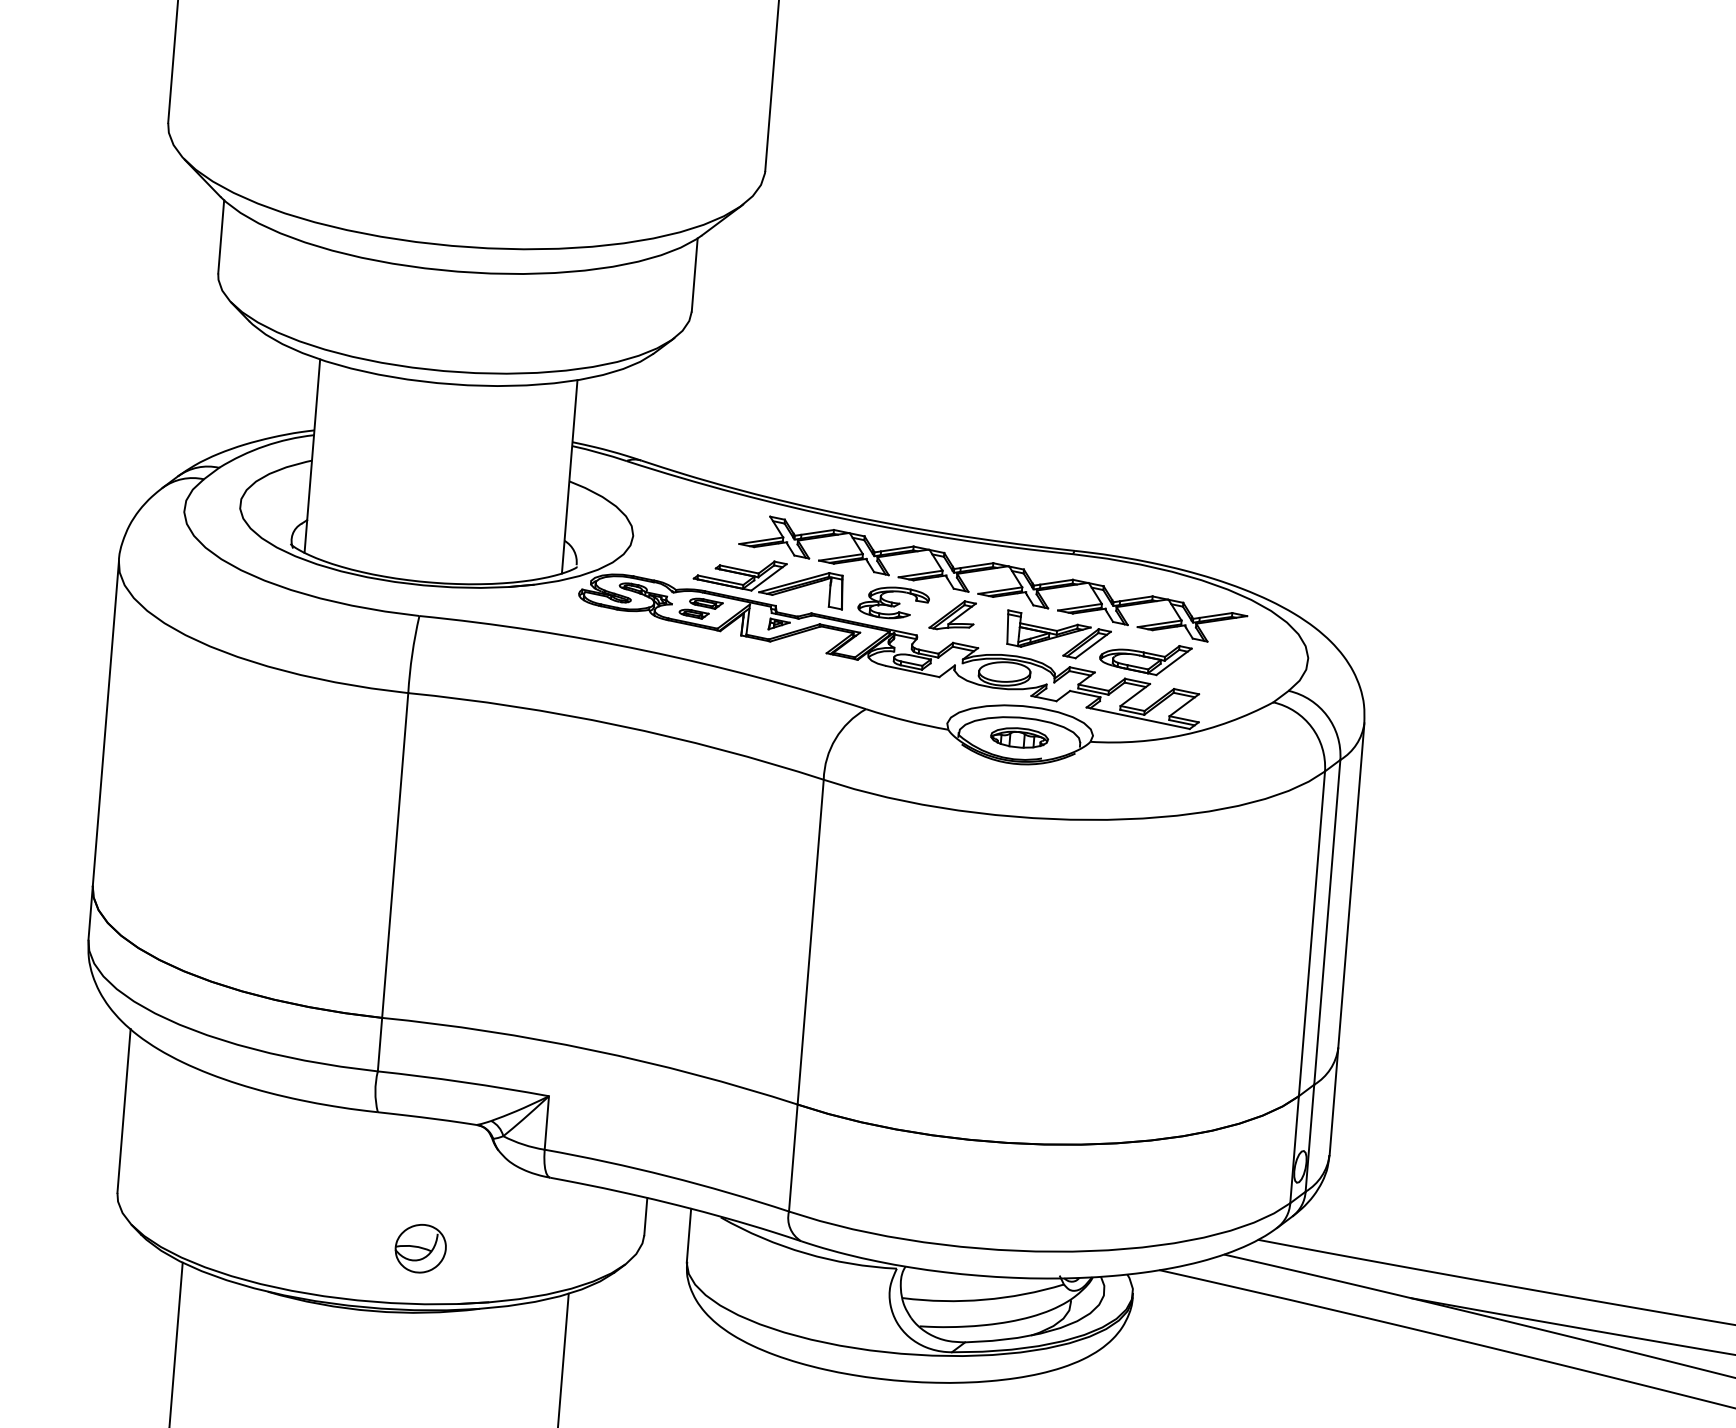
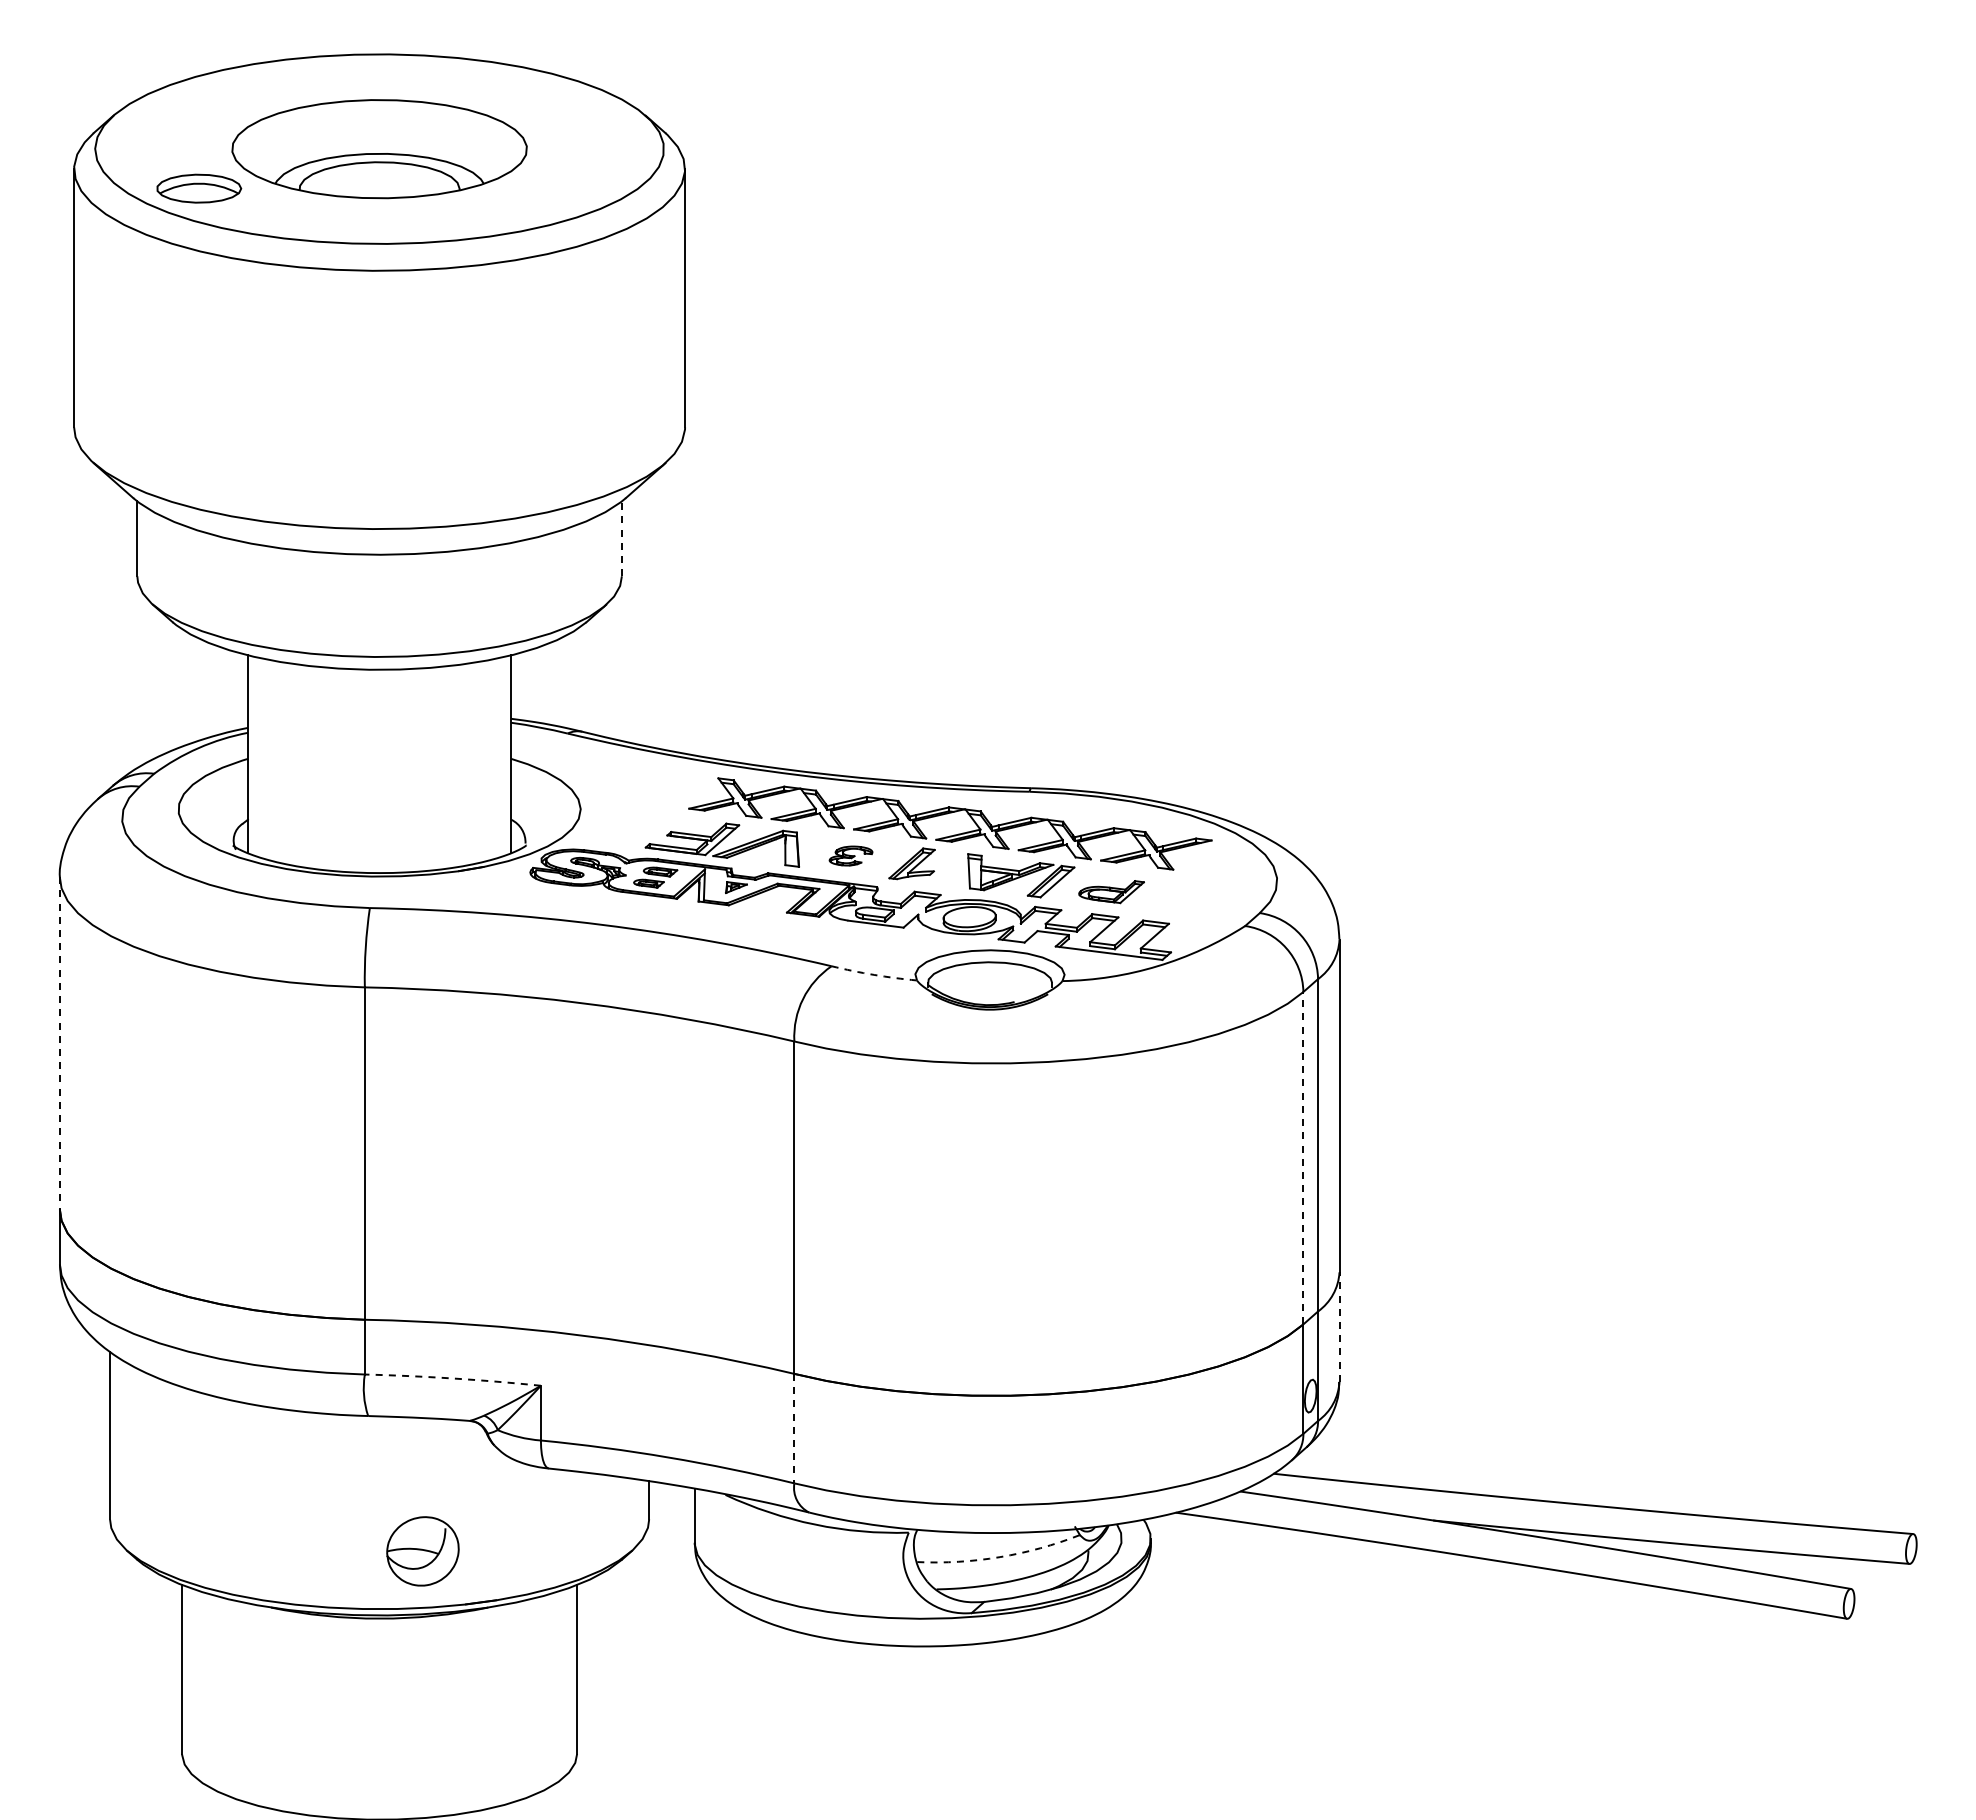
line: (694, 274) -> (621, 538), solid -> dashed
part: (893, 602) -> (850, 855), size x0.6
part: (1145, 658) -> (1111, 891), size x0.7
arc: (907, 720) -> (874, 974), solid -> dashed
line: (105, 723) -> (59, 1043), solid -> dashed
part: (1020, 737) -> (990, 982), removed
line: (1312, 933) -> (1303, 1157), solid -> dashed
arc: (463, 1082) -> (452, 1378), solid -> dashed
line: (1333, 1102) -> (1339, 1327), solid -> dashed
line: (793, 1157) -> (794, 1428), solid -> dashed
part: (420, 1247) -> (422, 1550), size x1.4
arc: (984, 1300) -> (1000, 1557), solid -> dashed

